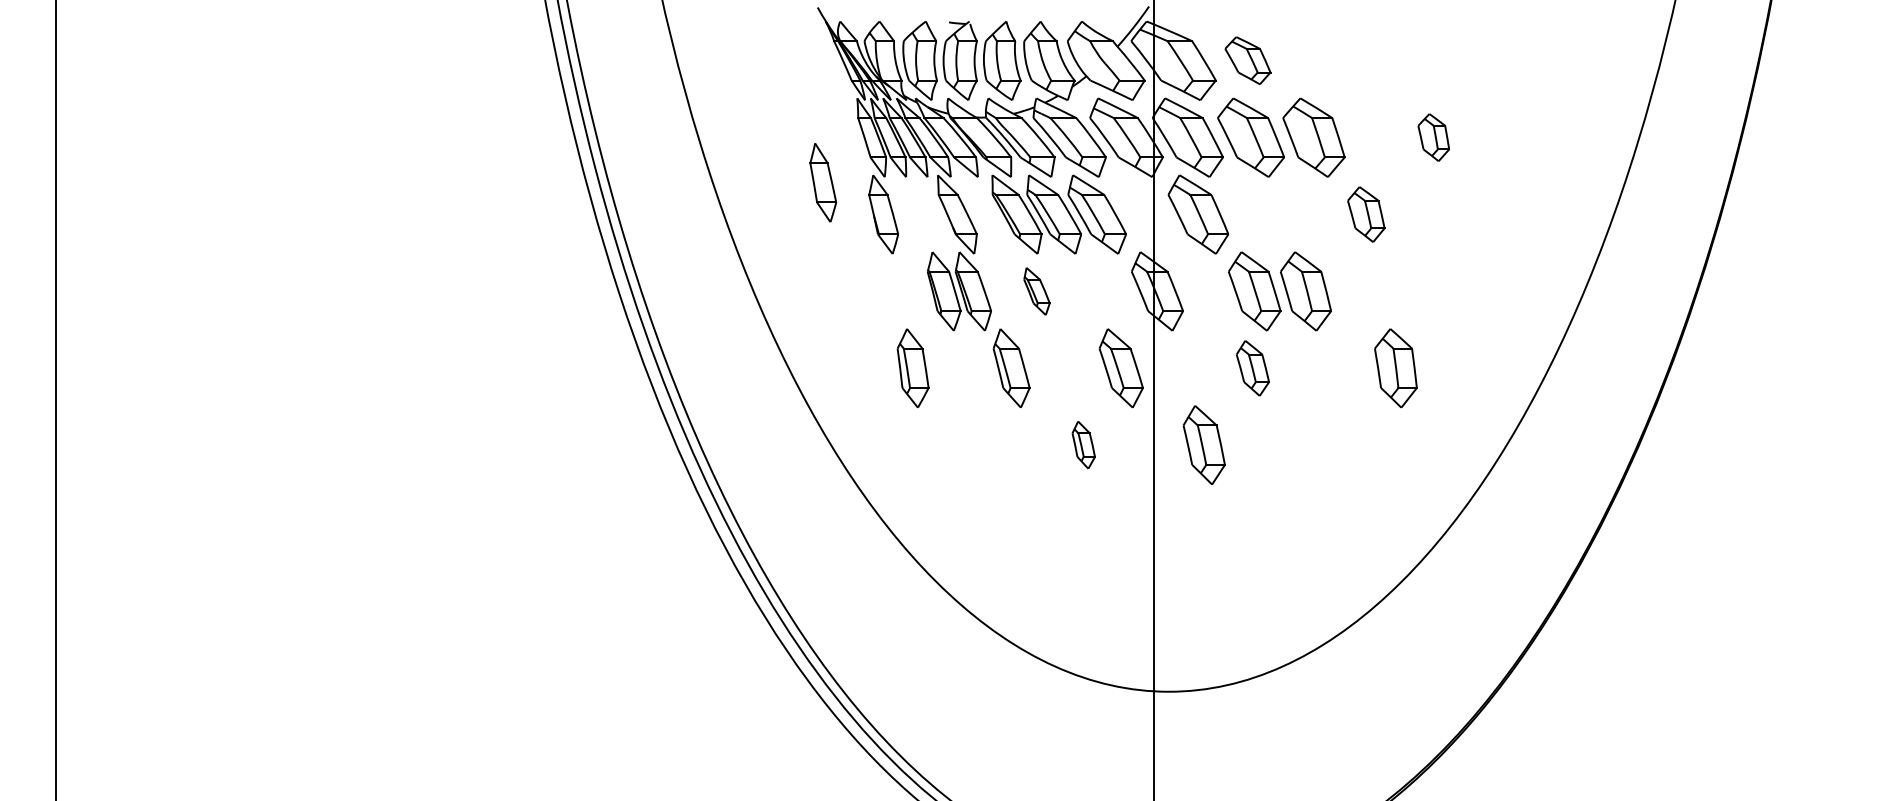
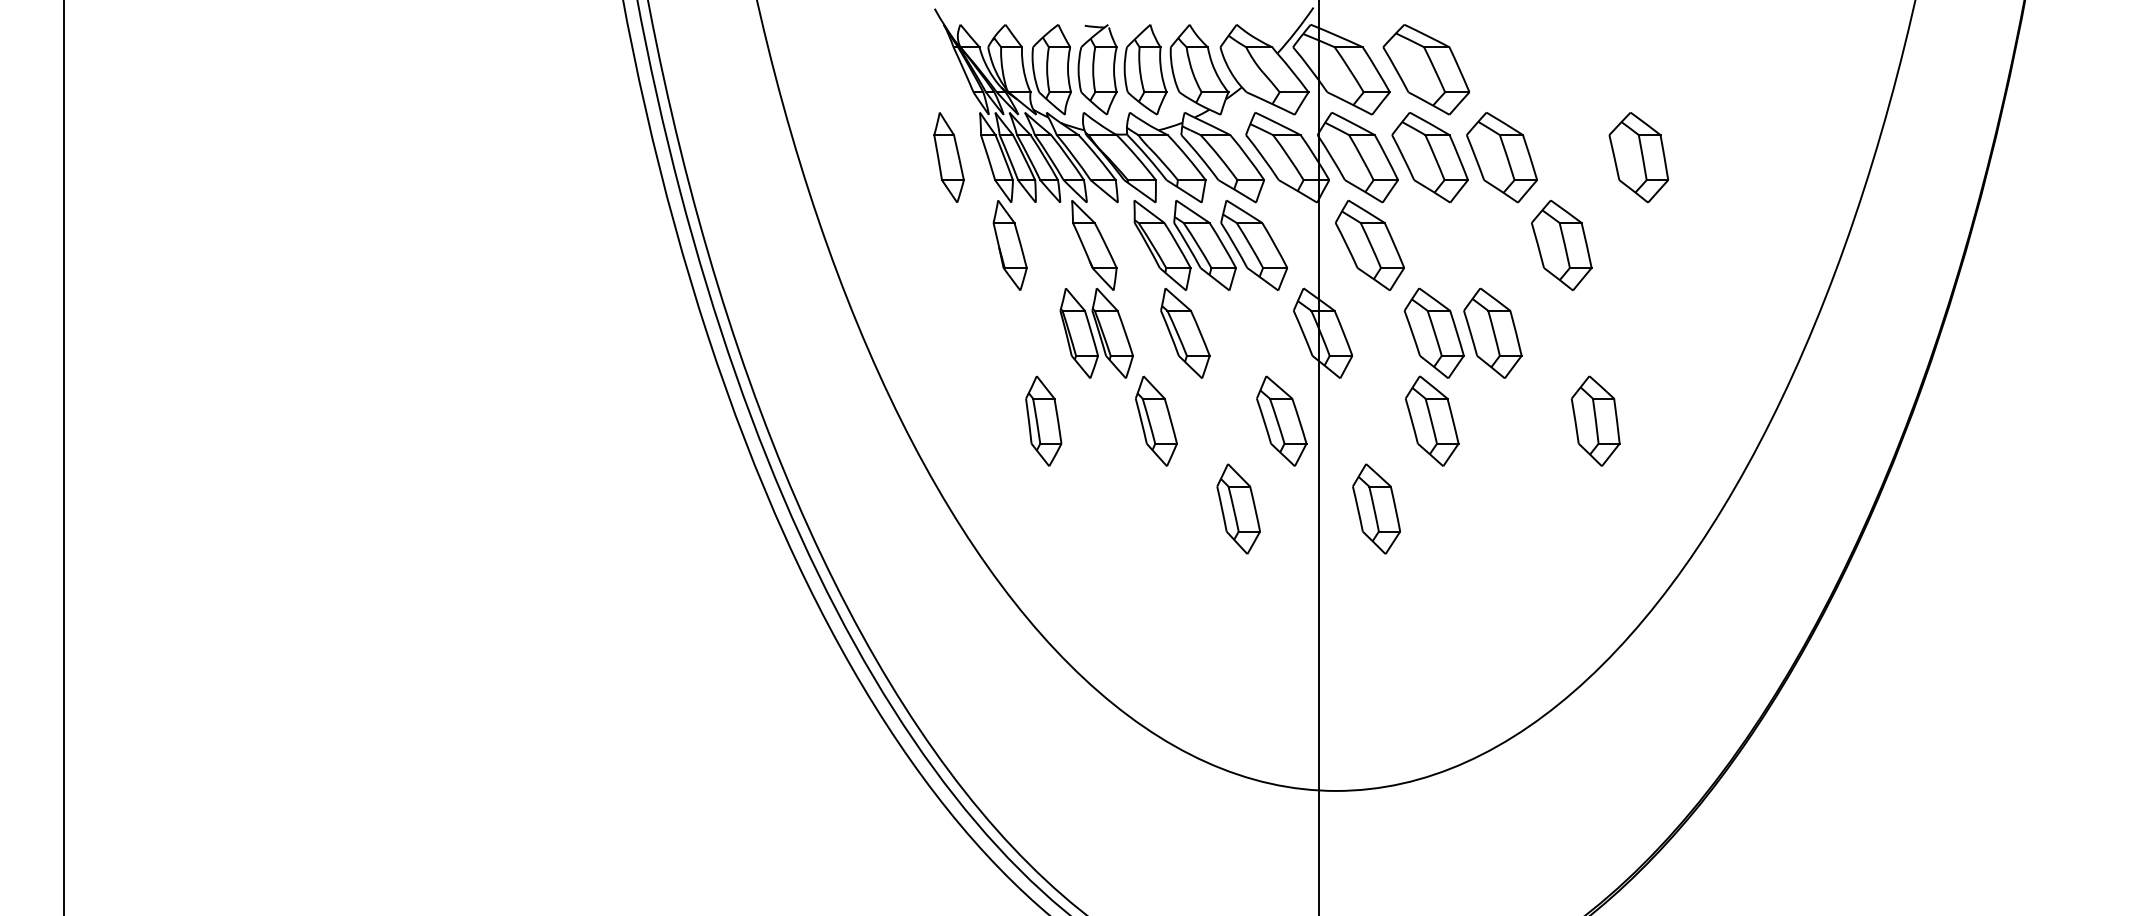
part: (1247, 60) -> (1426, 69), size x1.67
part: (1433, 137) -> (1638, 157), size x1.67
part: (822, 182) -> (948, 157), moved
part: (1366, 214) -> (1562, 245), size x1.43
part: (1036, 291) -> (1184, 333), size x1.67
part: (1252, 368) -> (1431, 421), size x1.43
part: (1083, 444) -> (1238, 508), size x1.67

